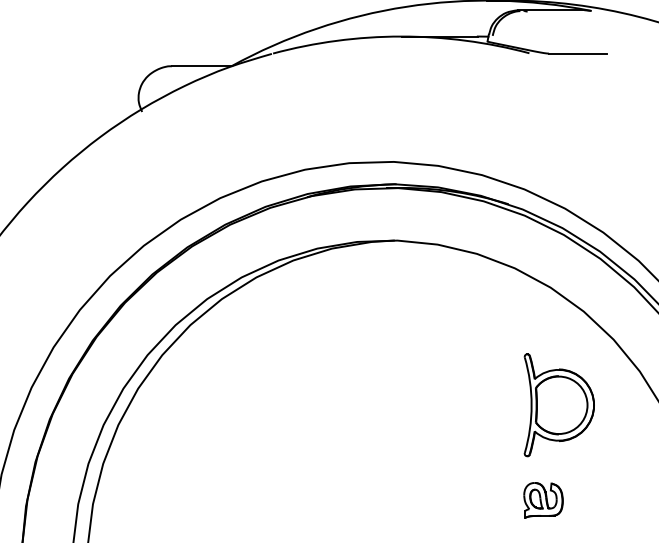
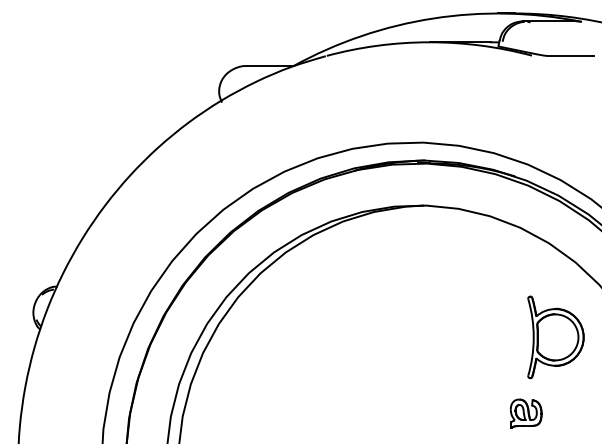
part: (542, 500) -> (525, 413), moved

